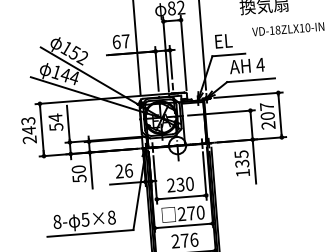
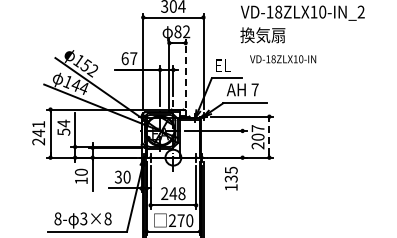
line: (183, 52) -> (185, 72), solid -> dashed
text: (259, 64) -> (254, 89), 4 -> 7
line: (280, 114) -> (269, 136), solid -> dashed
text: (28, 121) -> (38, 124), 243 -> 241
line: (253, 147) -> (242, 164), removed
text: (123, 170) -> (122, 176), 26 -> 30
text: (79, 178) -> (81, 180), 50 -> 10
text: (185, 184) -> (177, 193), 230 -> 248
text: (85, 219) -> (83, 218), 5×8 -> 3×8

